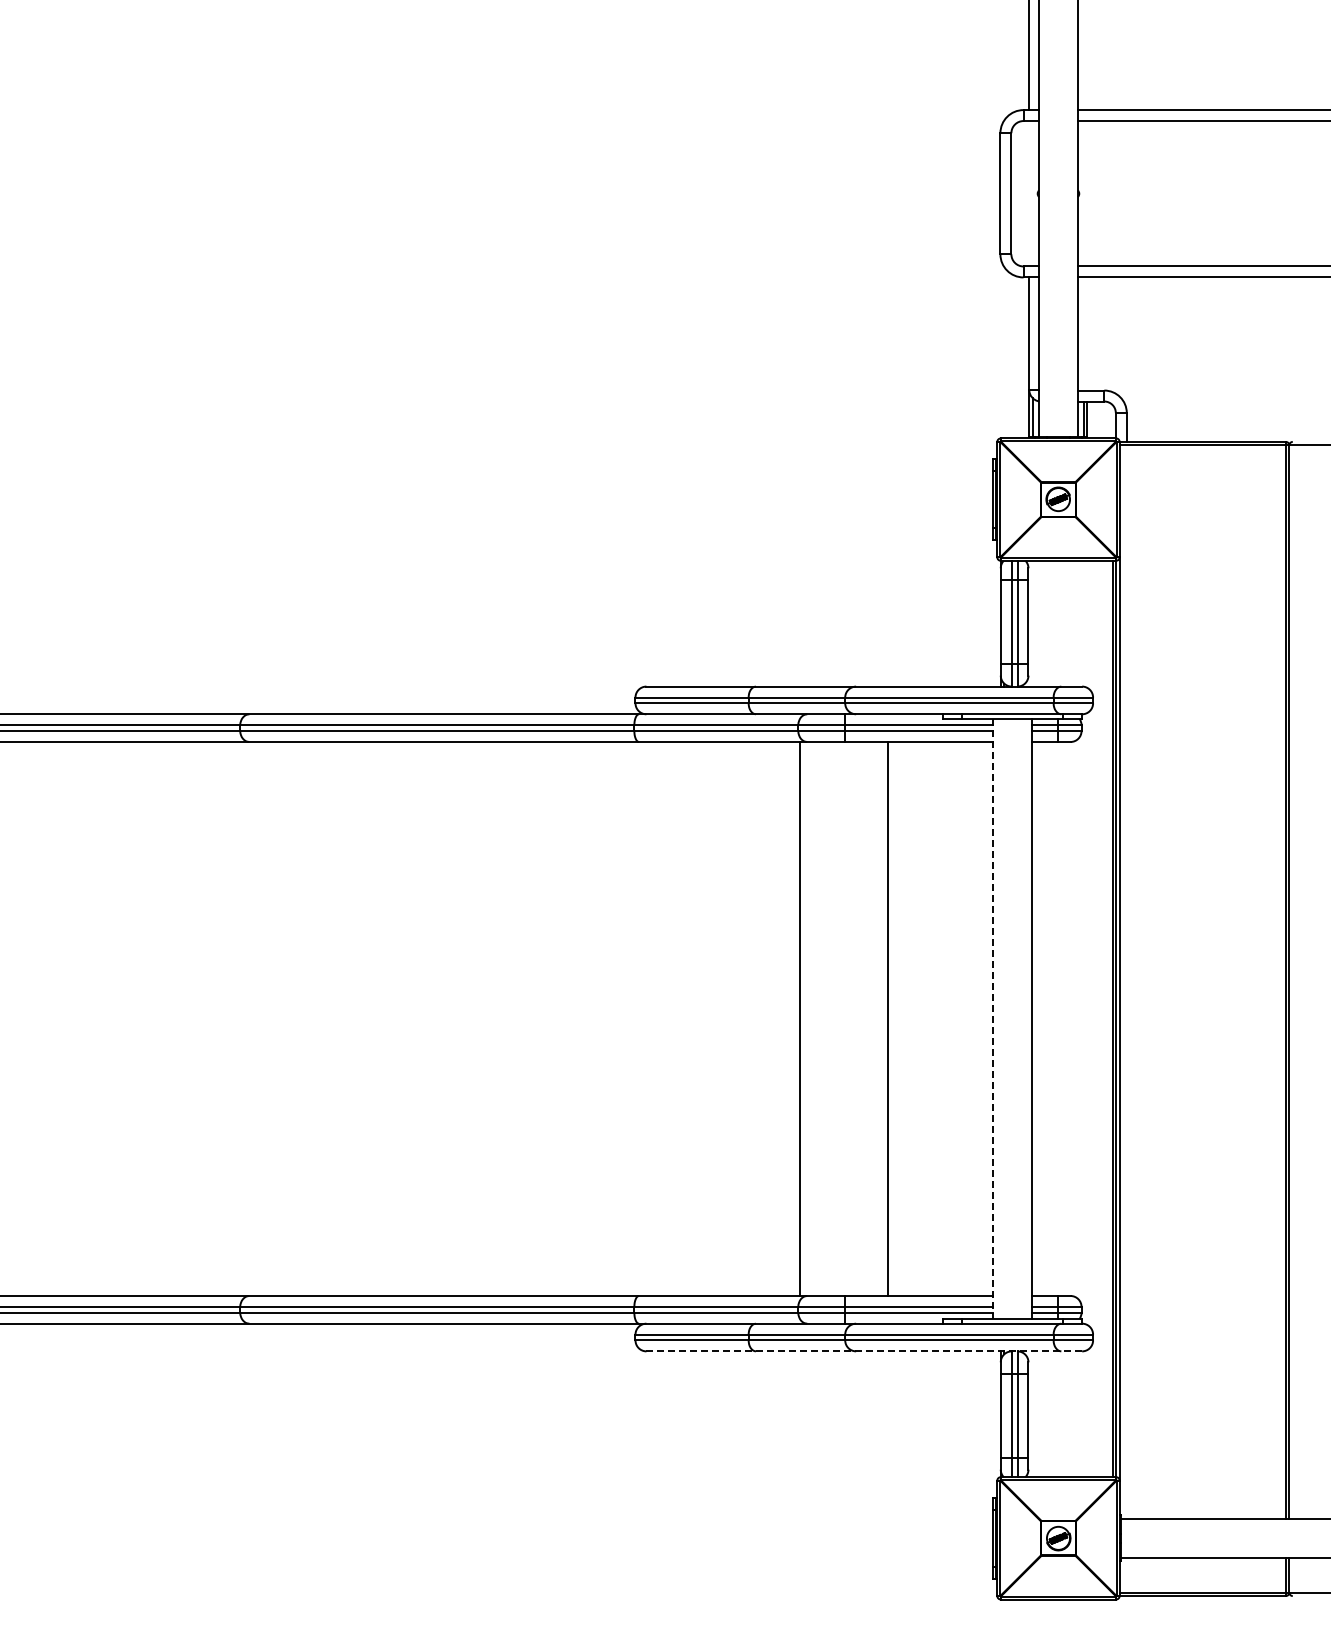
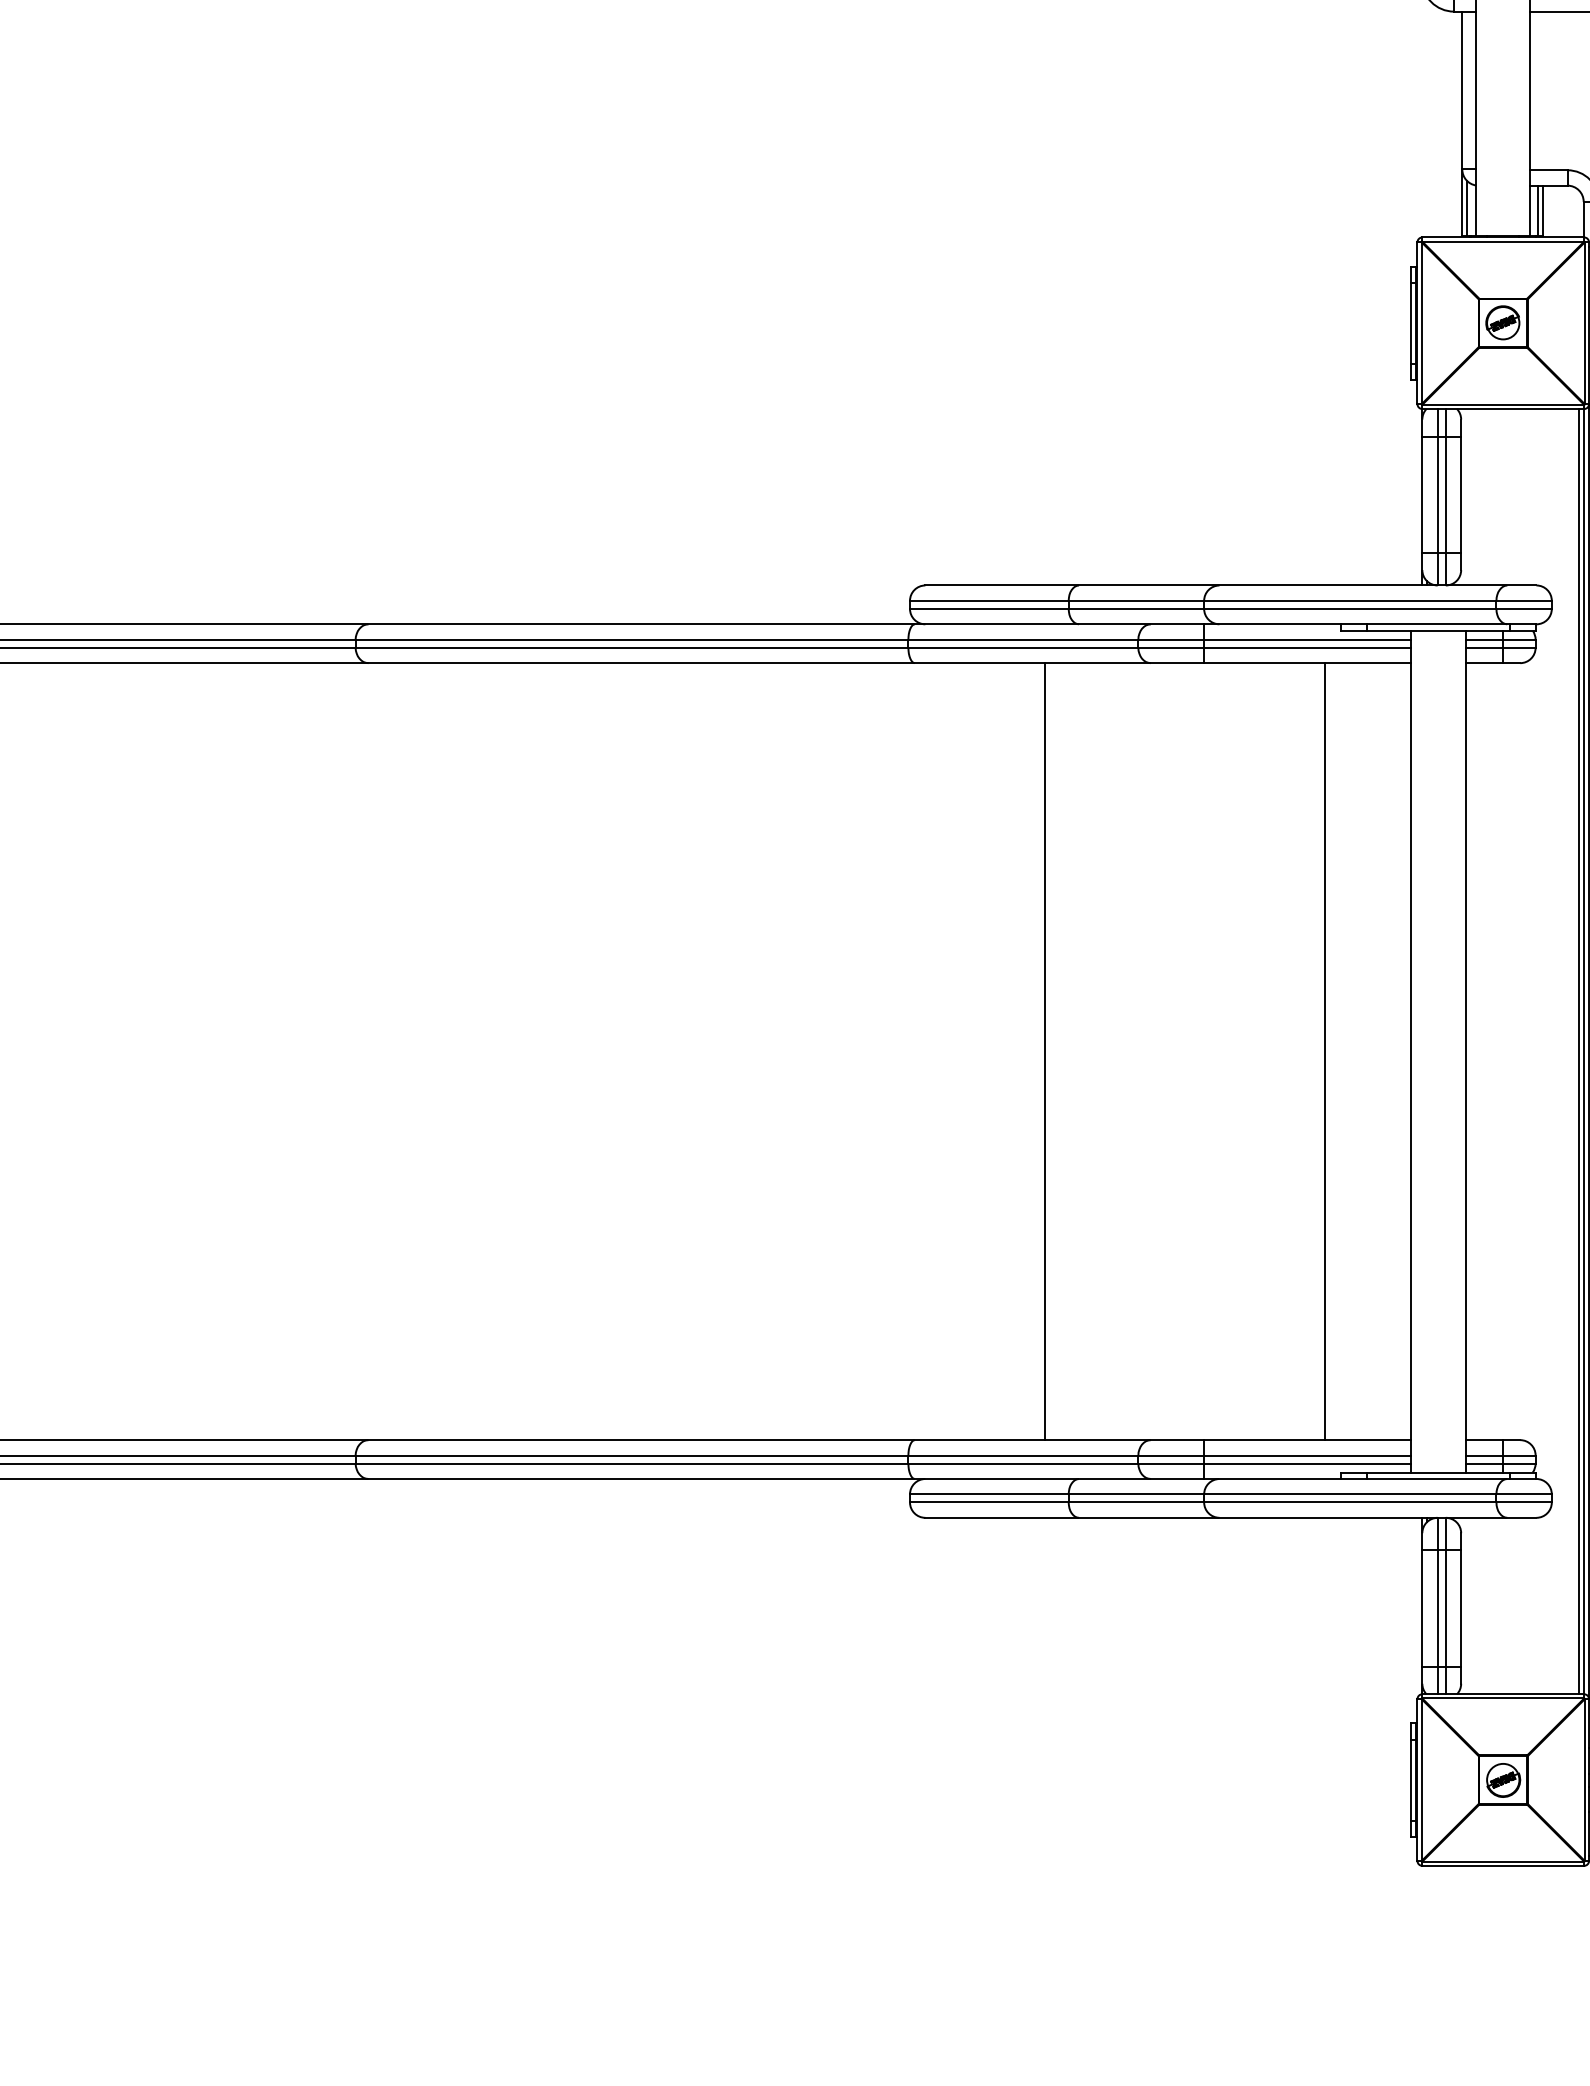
line: (799, 1018) -> (1044, 1050), moved
line: (887, 1018) -> (1325, 1050), moved
line: (992, 1019) -> (1410, 1052), dashed -> solid
line: (864, 1351) -> (1231, 1517), dashed -> solid

